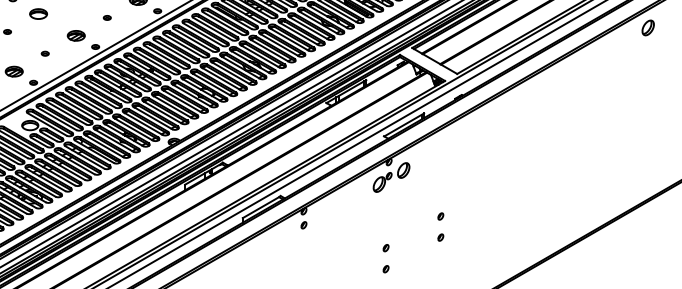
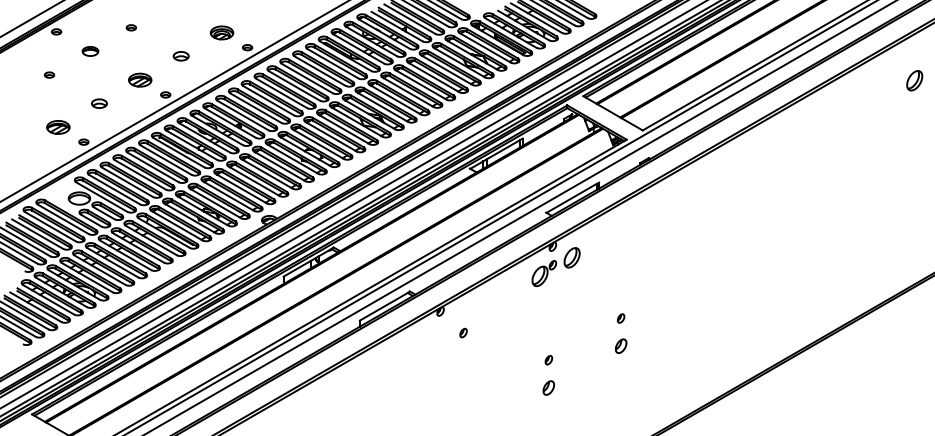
part: (38, 14) -> (90, 51), size x0.7
part: (106, 17) -> (180, 56), size x1.6
part: (648, 27) -> (914, 80), moved
part: (44, 53) -> (98, 103), size x1.6
part: (303, 225) -> (463, 333), moved
part: (440, 237) -> (620, 346), size x1.6
part: (385, 268) -> (548, 387), size x1.6

